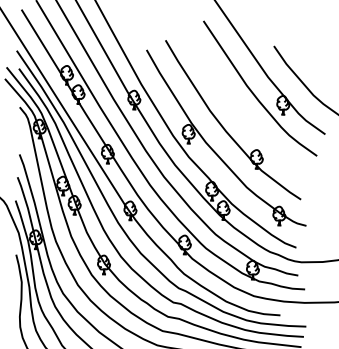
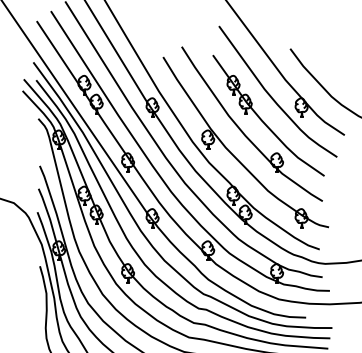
part: (244, 116) -> (263, 120), added

